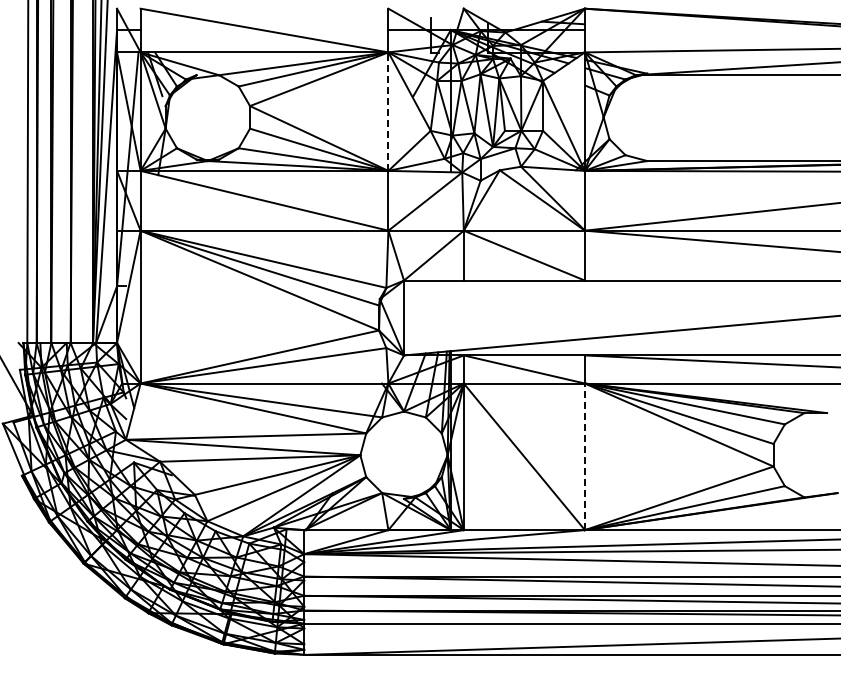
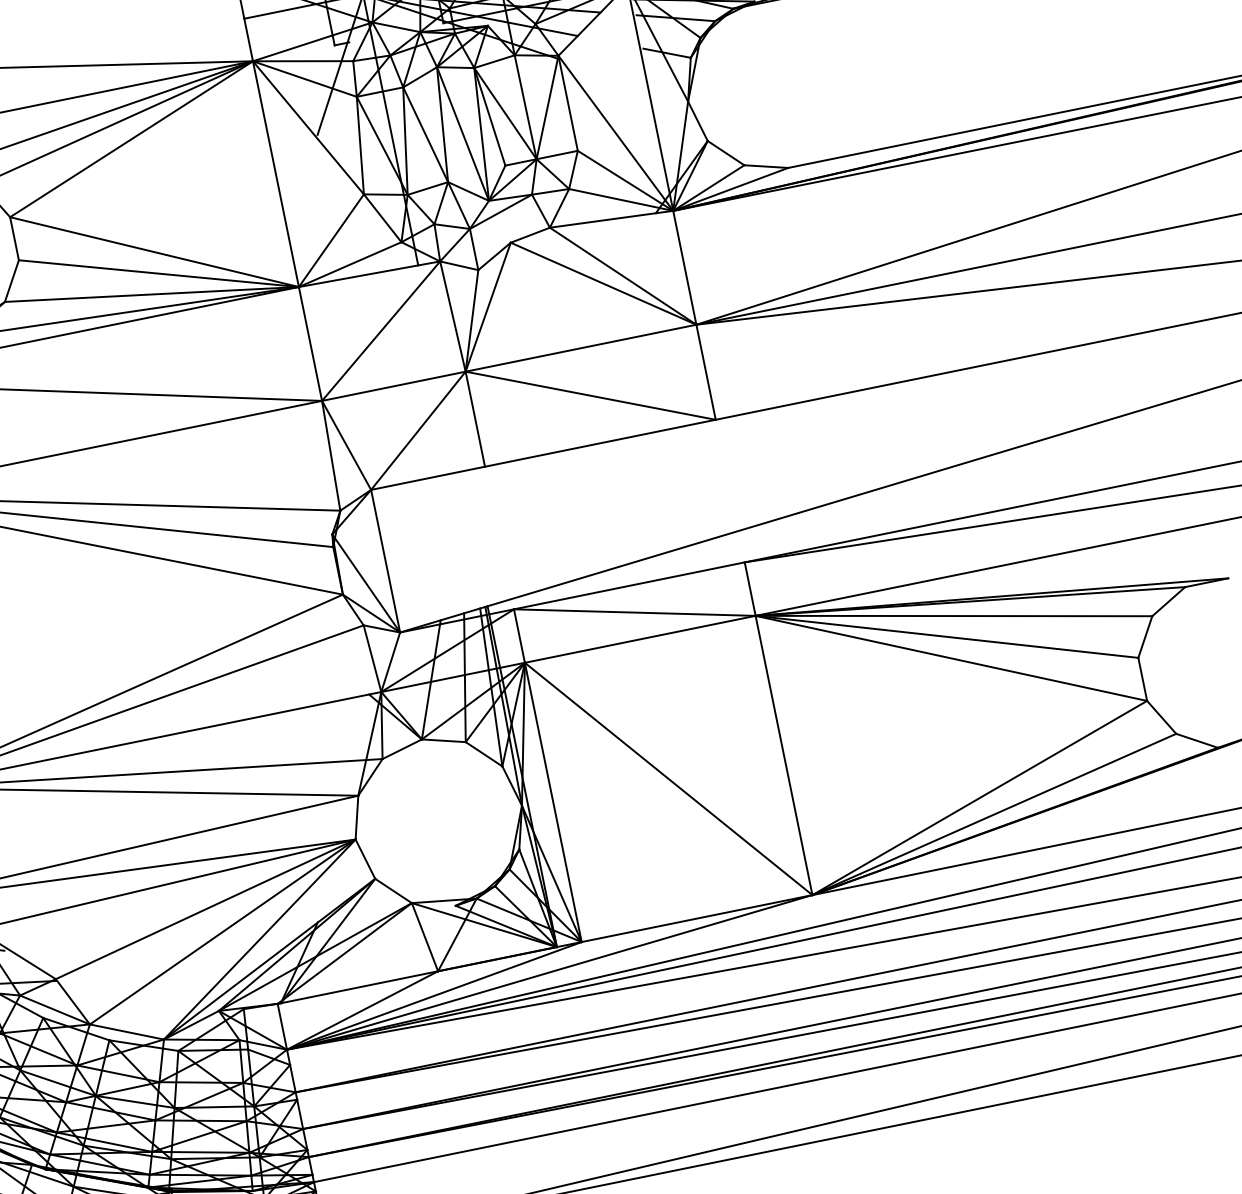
line: (388, 111) -> (276, 173), dashed -> solid
line: (584, 456) -> (783, 755), dashed -> solid

